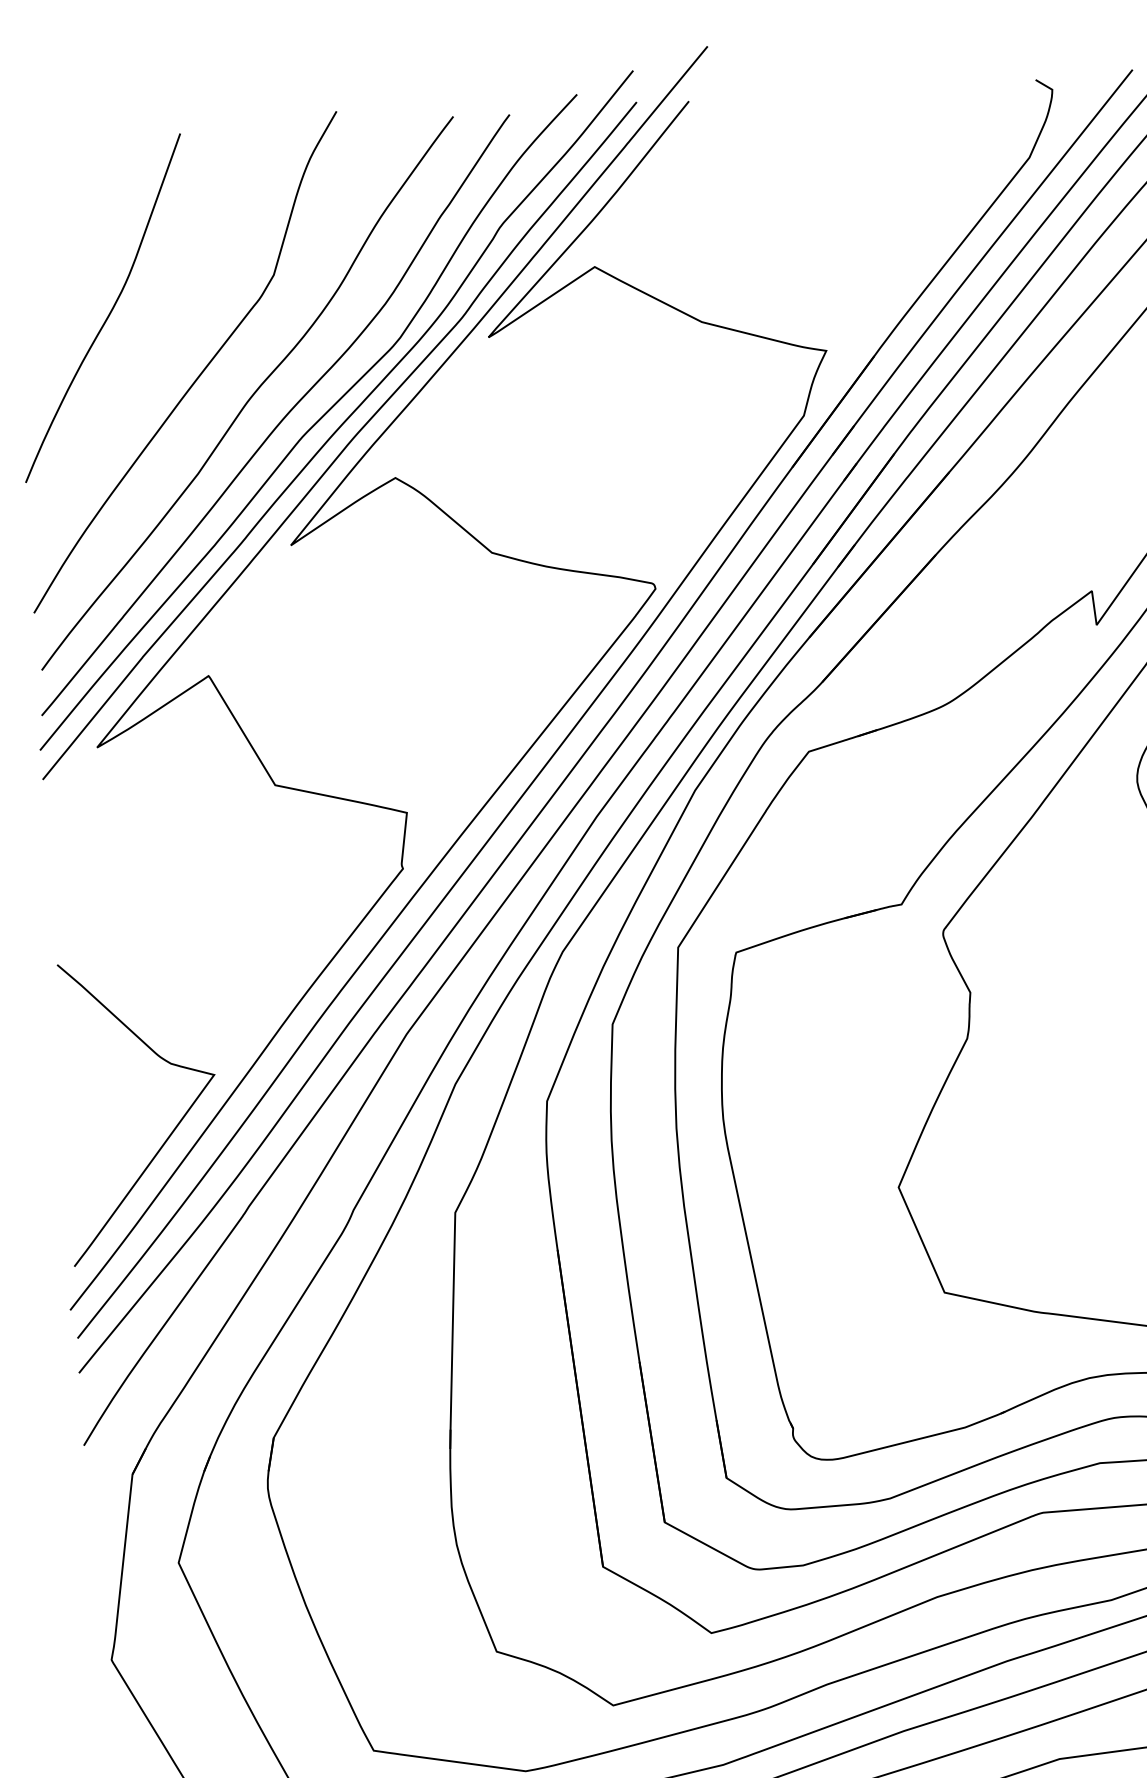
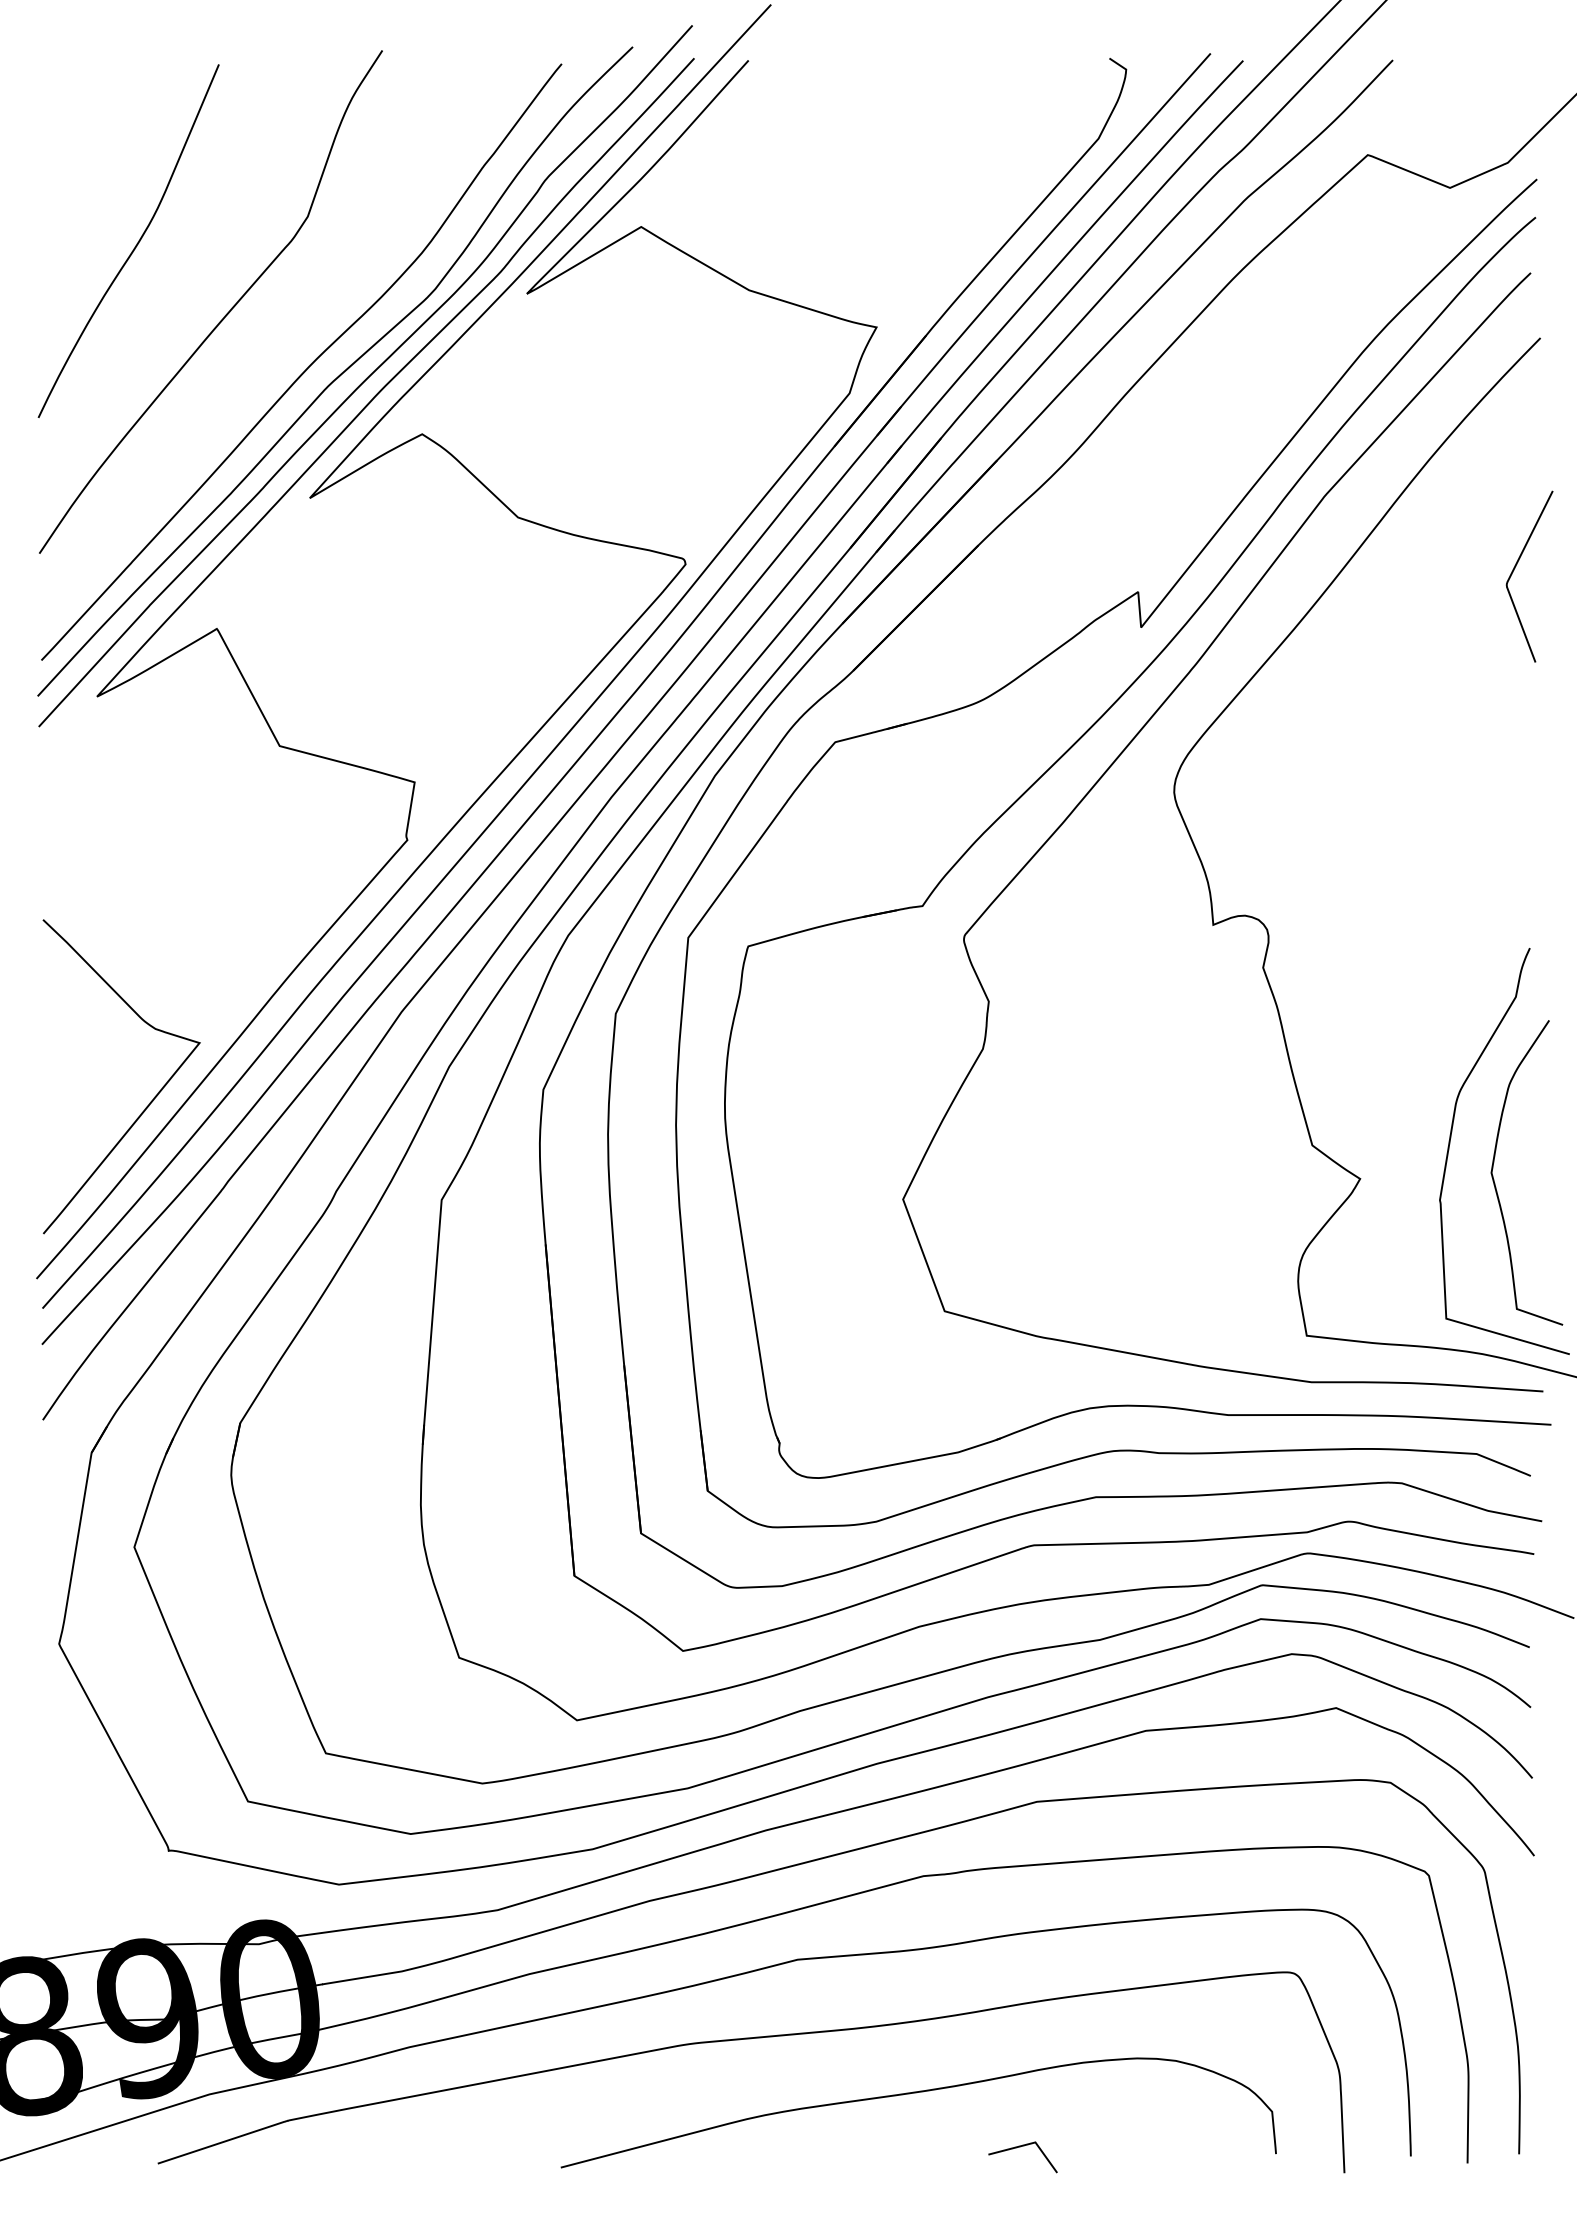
curve: (251, 395) -> (277, 340), removed

